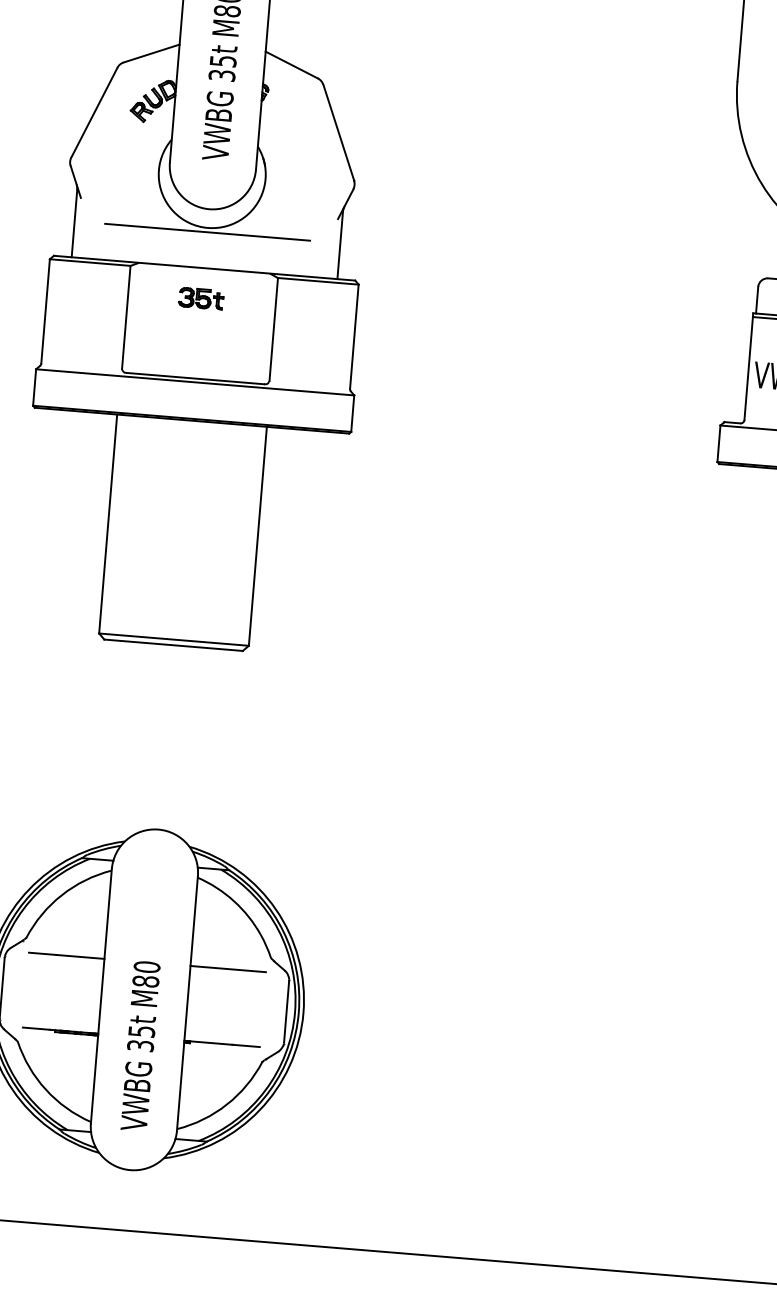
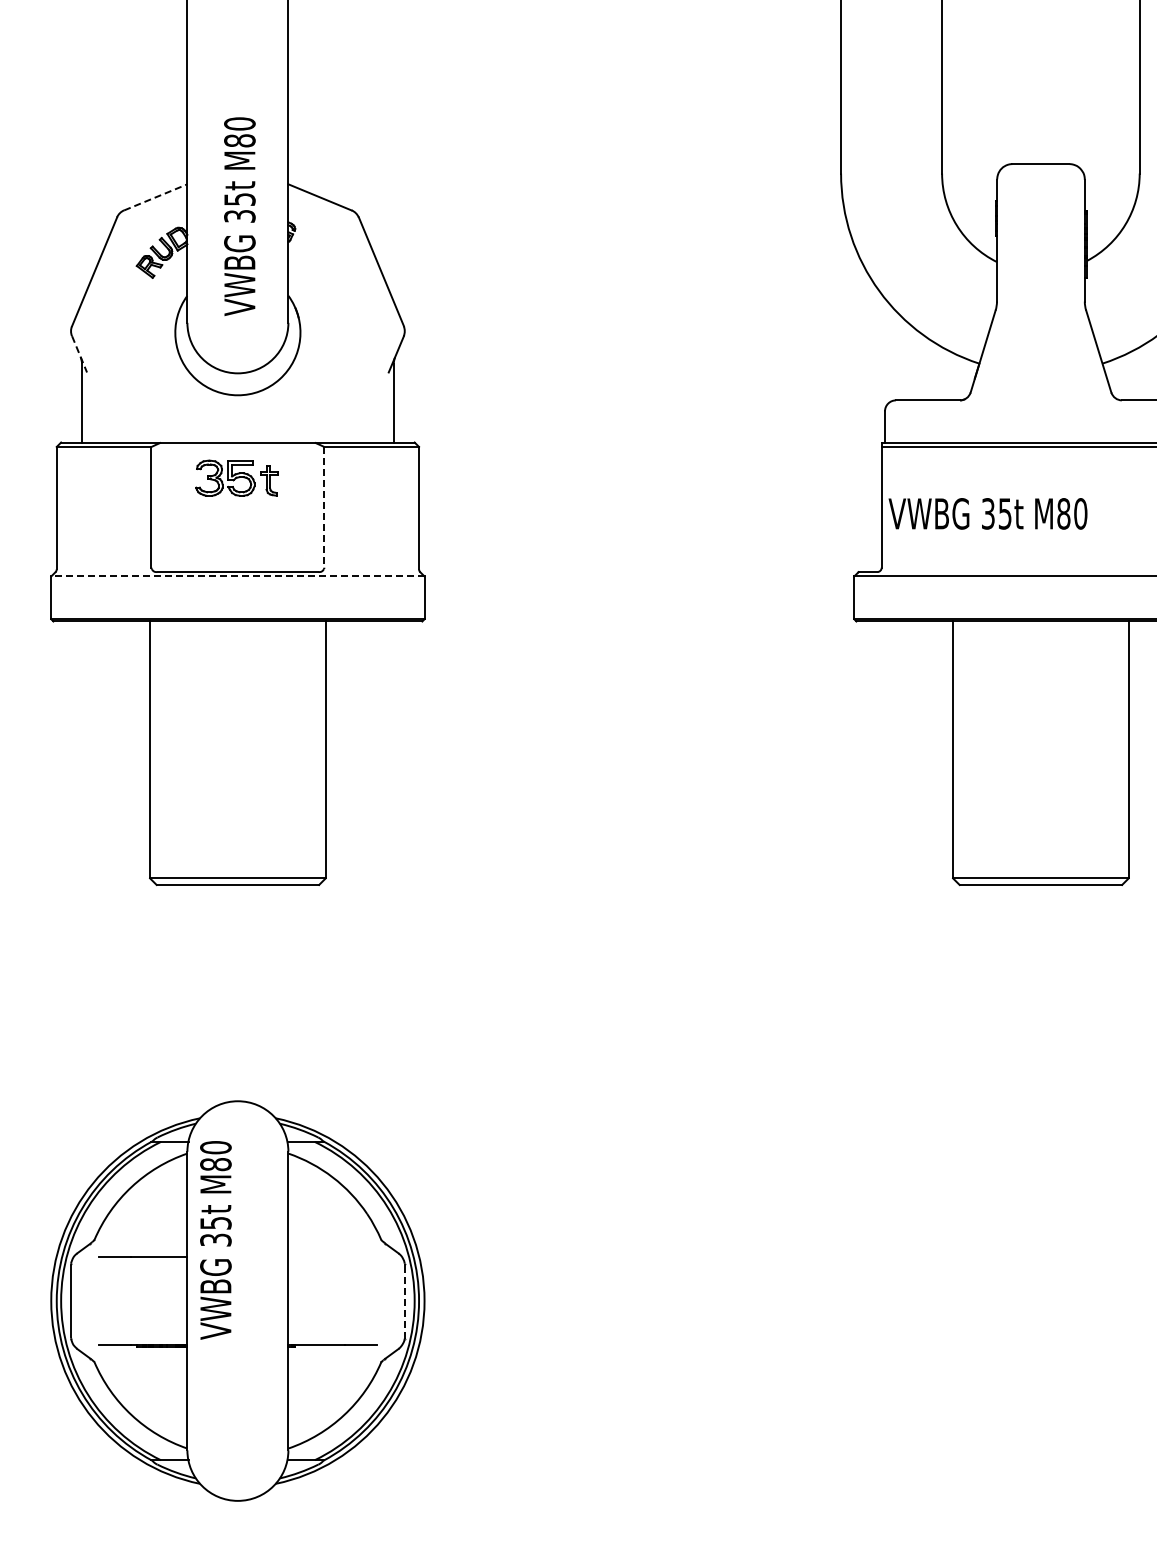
line: (152, 53) -> (156, 197), solid -> dashed
line: (75, 182) -> (79, 354), solid -> dashed
line: (207, 232) -> (237, 400), removed
part: (200, 298) -> (236, 478), size x1.6
line: (273, 329) -> (324, 507), solid -> dashed
line: (194, 382) -> (237, 576), solid -> dashed
line: (228, 969) -> (332, 1257), removed
line: (286, 1011) -> (404, 1301), solid -> dashed
text: (140, 1046) -> (215, 1240), moved

